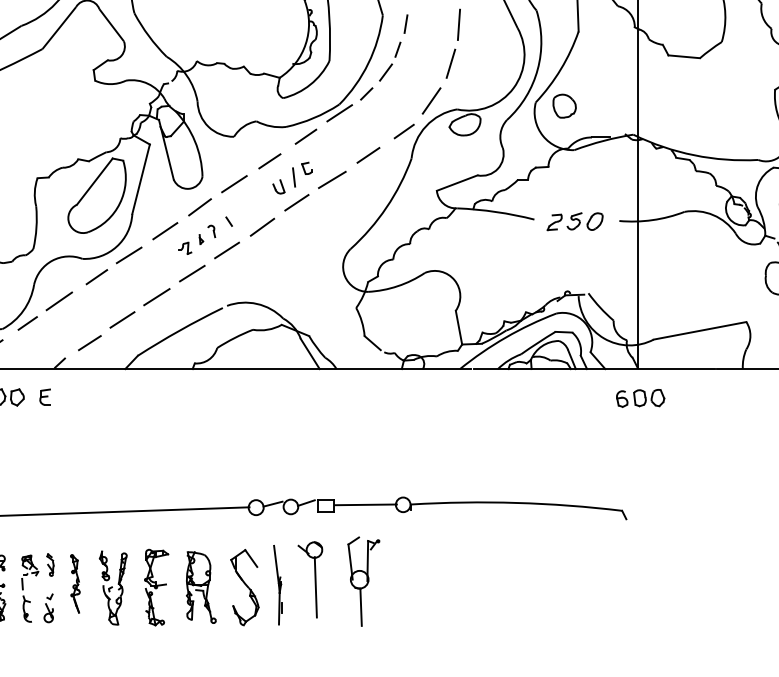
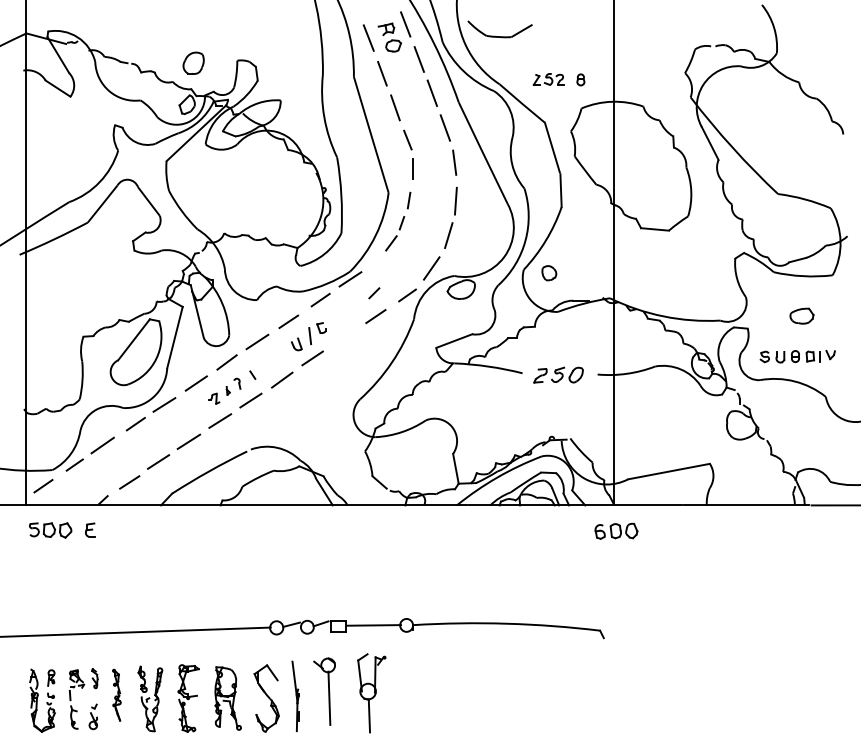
line: (366, 94) -> (374, 293), moved
part: (564, 106) -> (549, 273), size x0.7
line: (331, 180) -> (343, 338), removed

